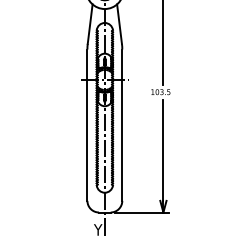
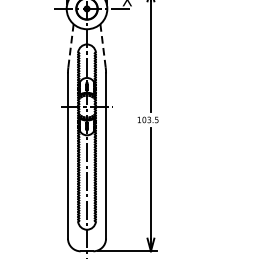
line: (90, 24) -> (71, 46), solid -> dashed
line: (119, 24) -> (103, 46), solid -> dashed

